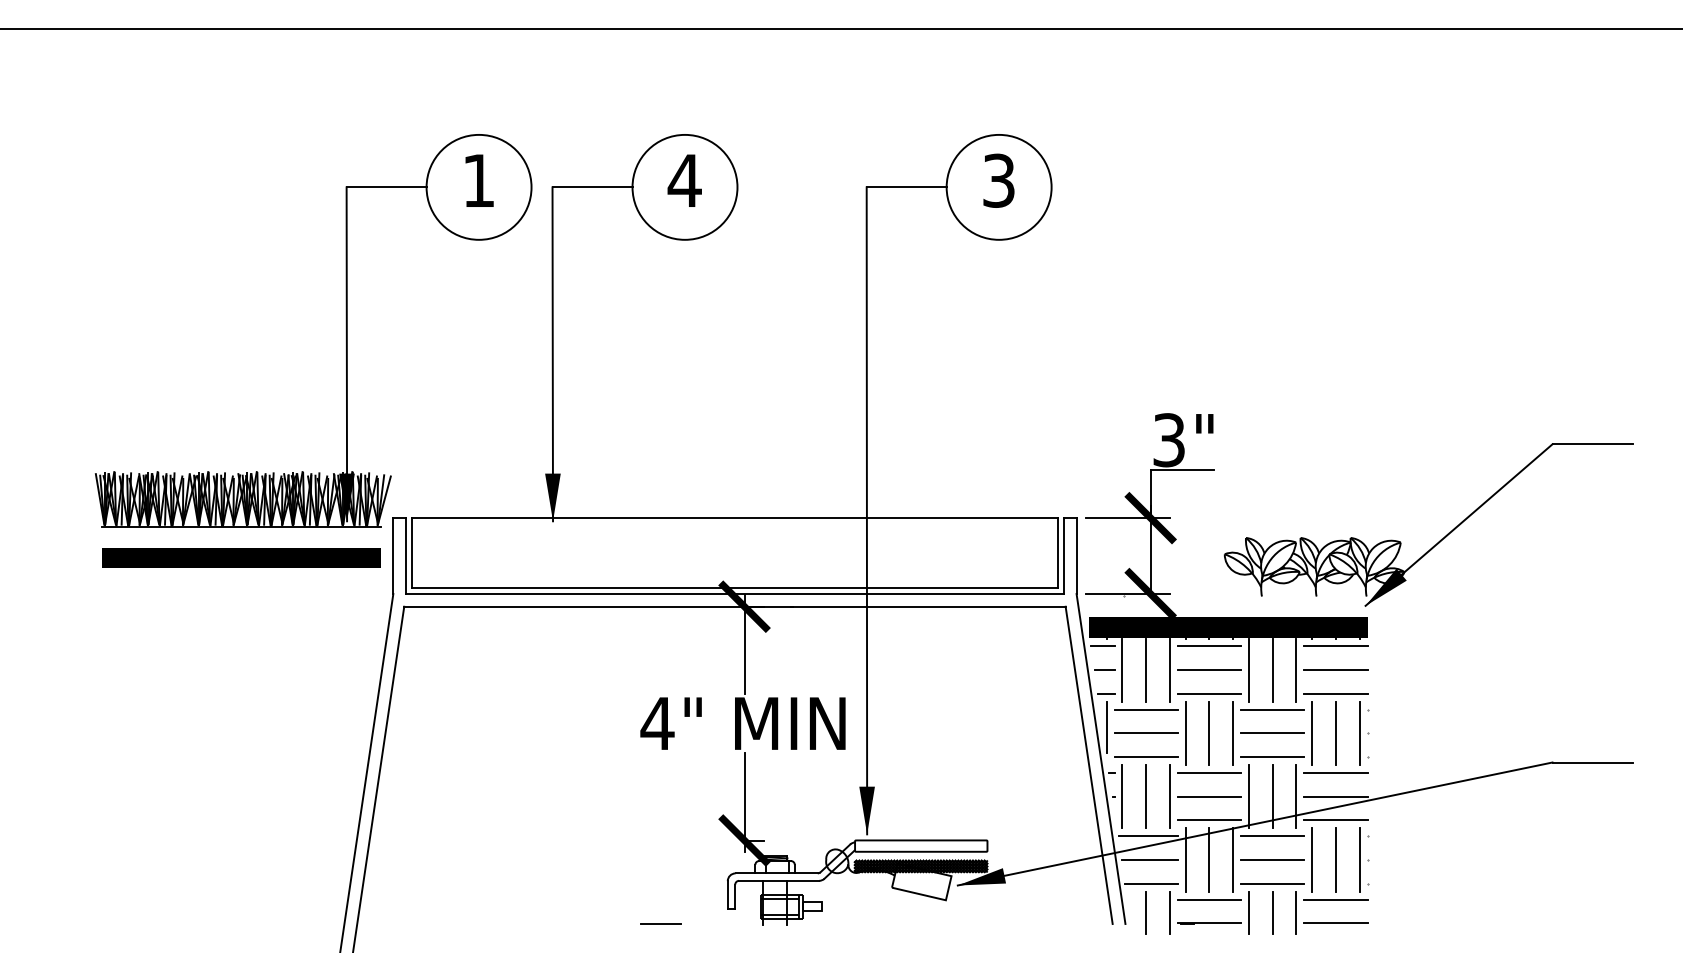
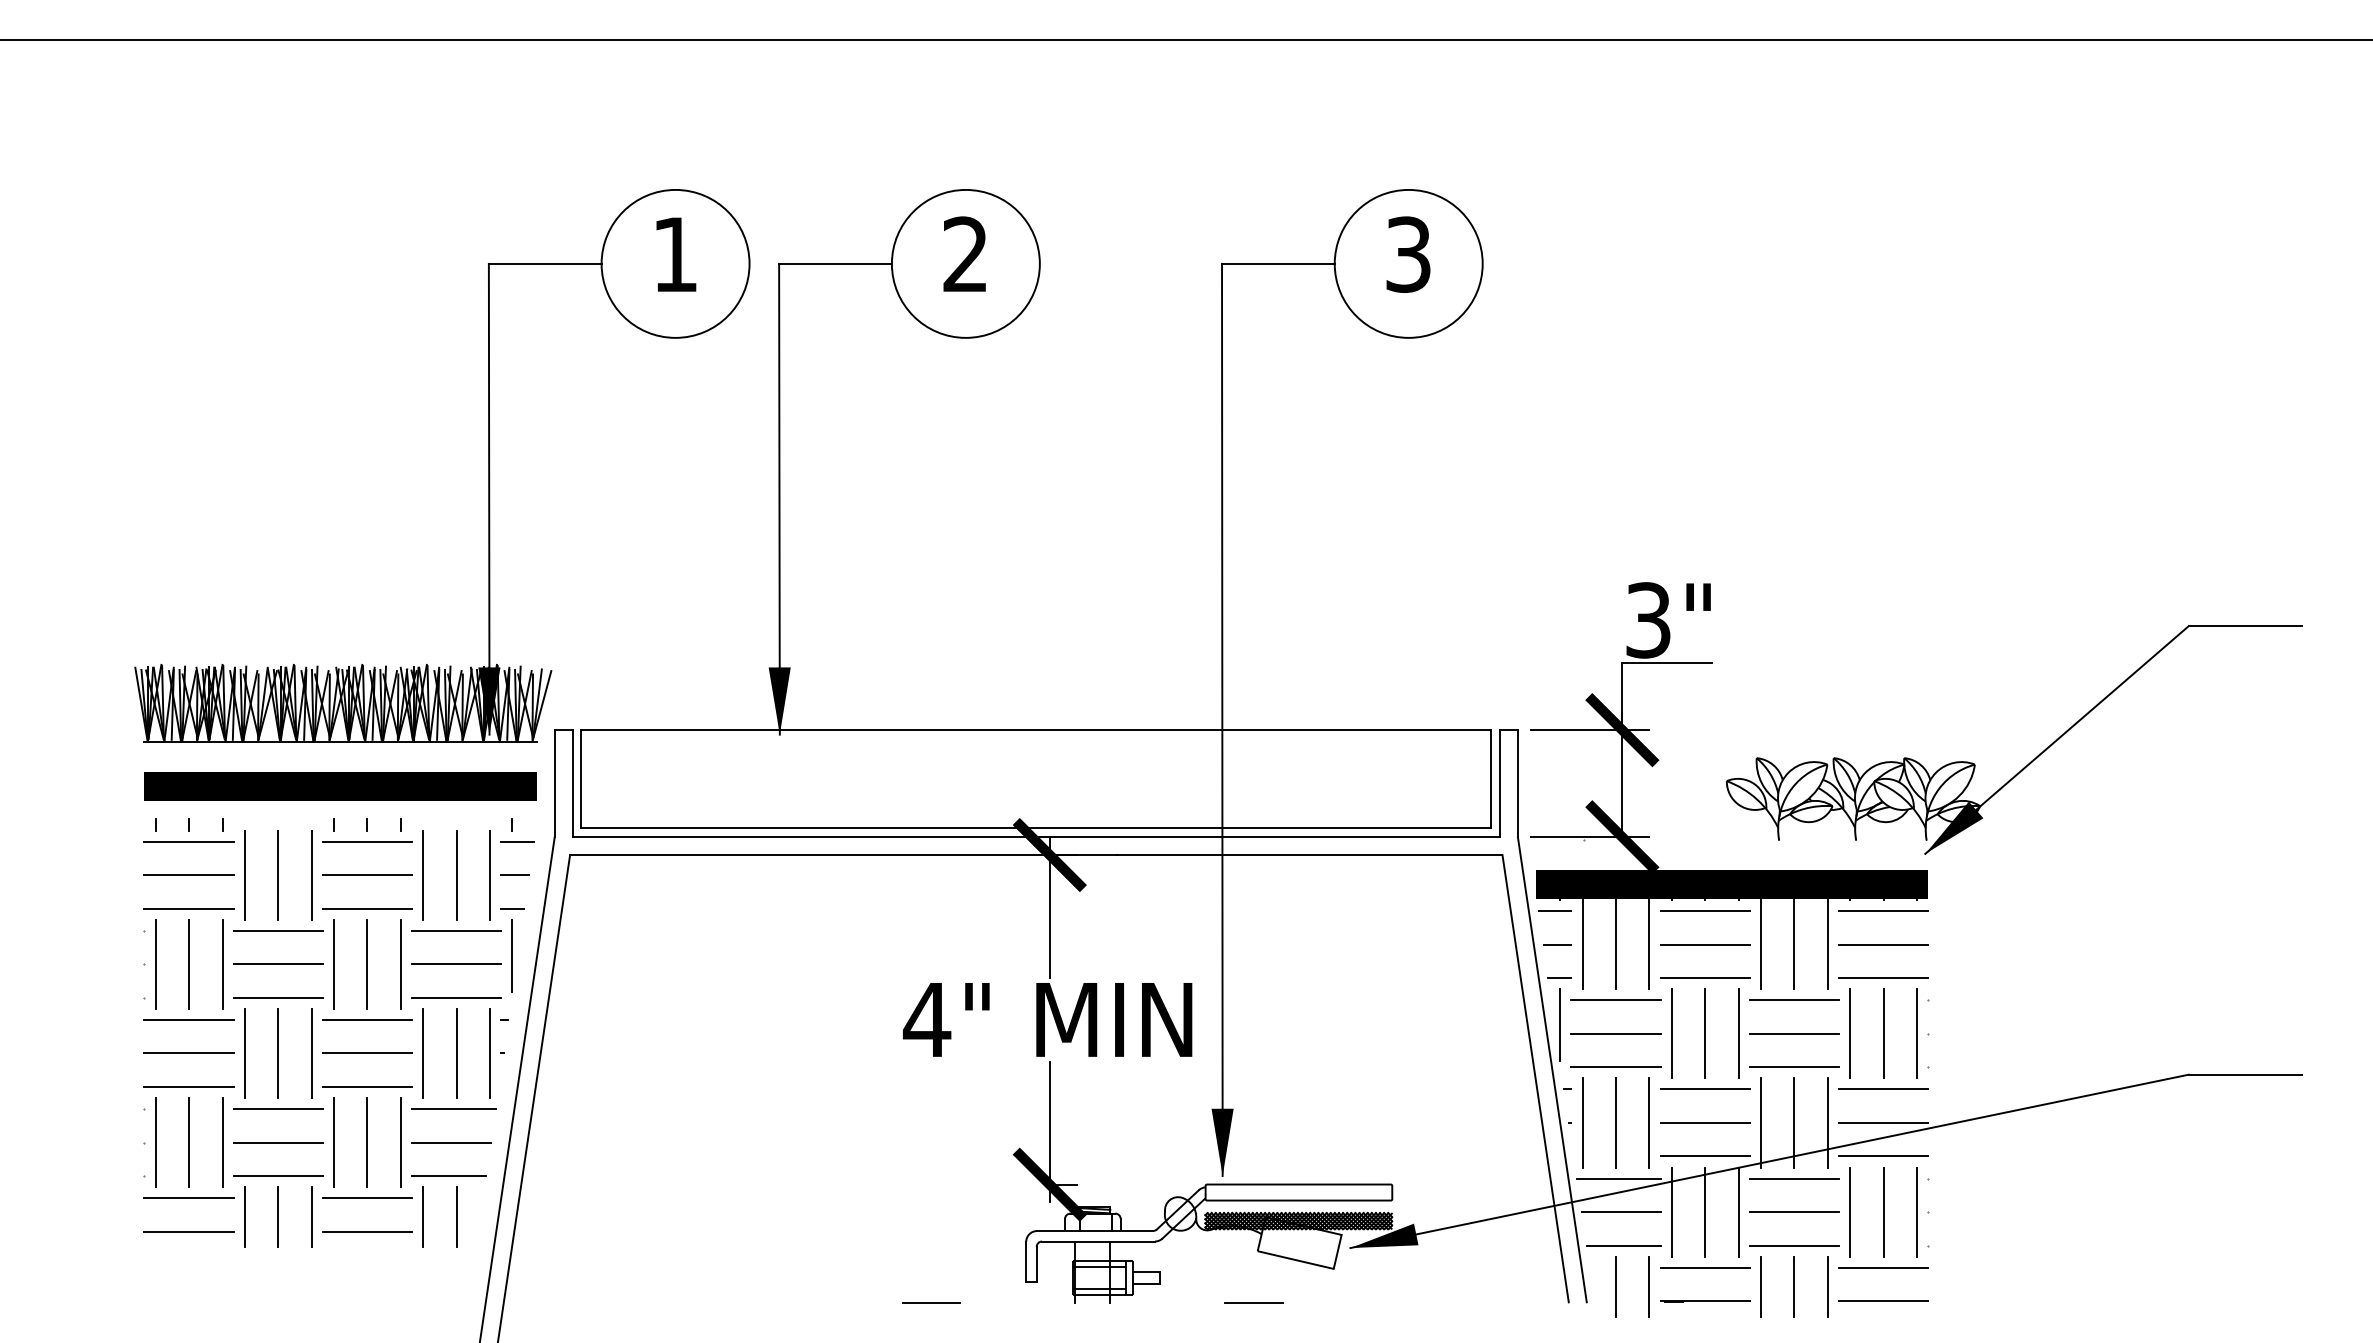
text: (684, 179) -> (965, 252), 4 -> 2
part: (239, 724) -> (337, 1021), added
line: (889, 924) -> (1254, 1303), added

